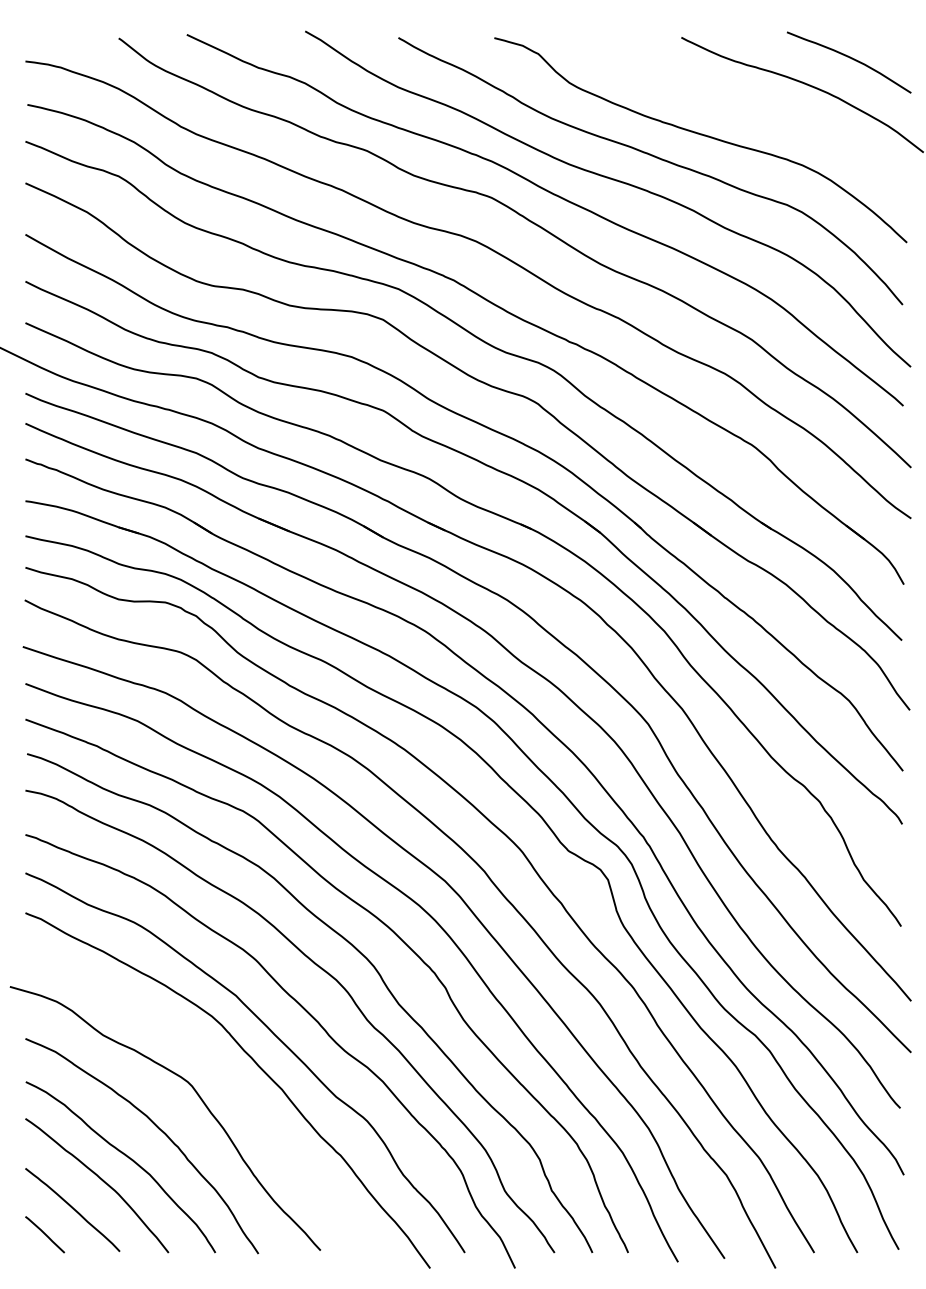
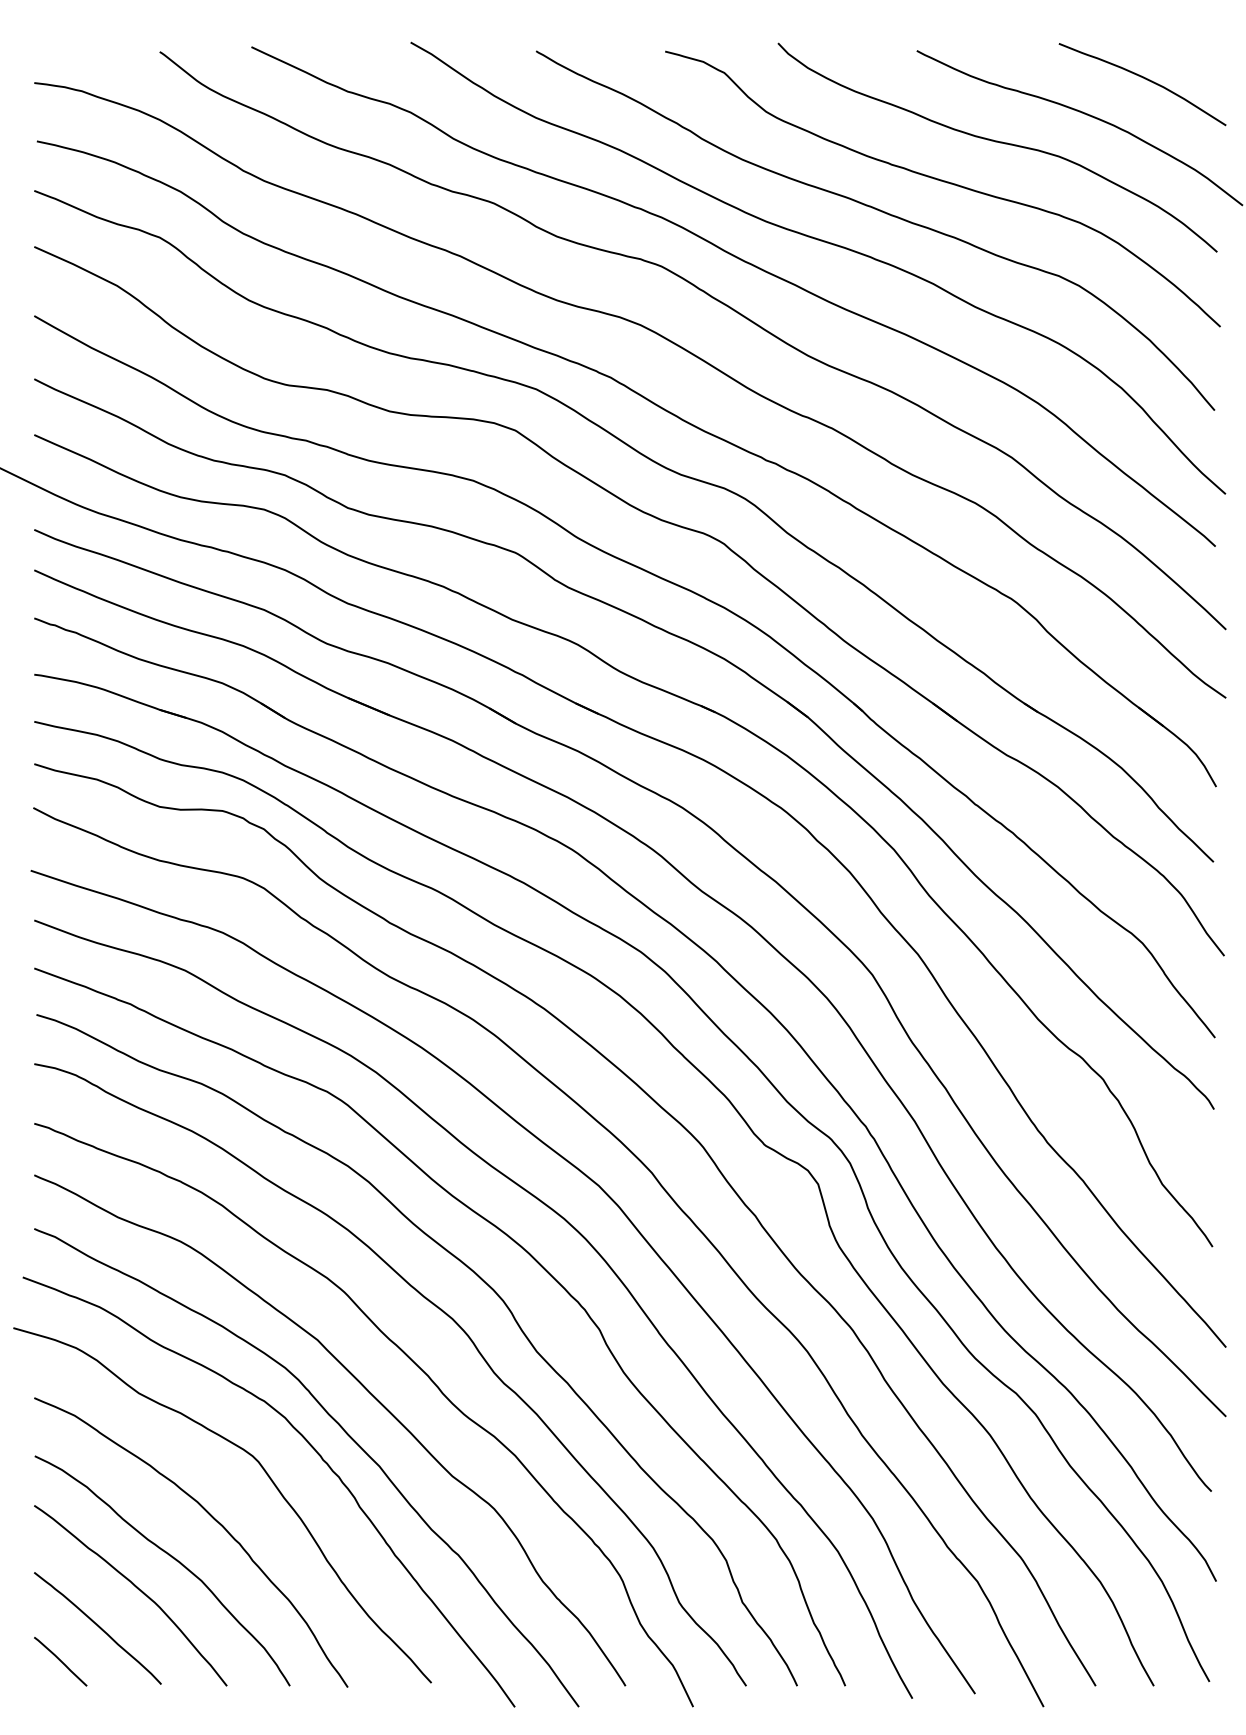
curve: (741, 105) -> (997, 142), added
curve: (235, 1080) -> (316, 1453), added

